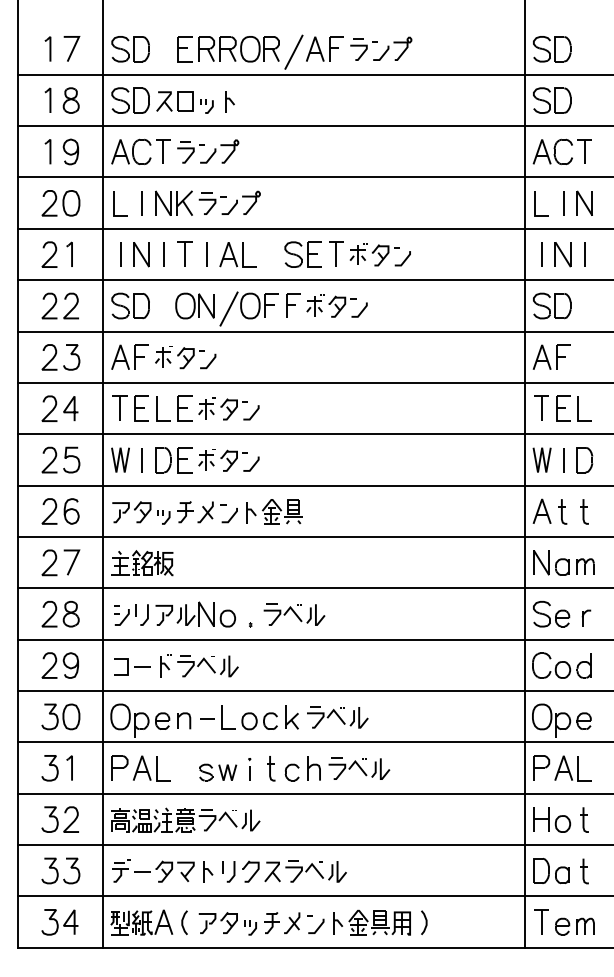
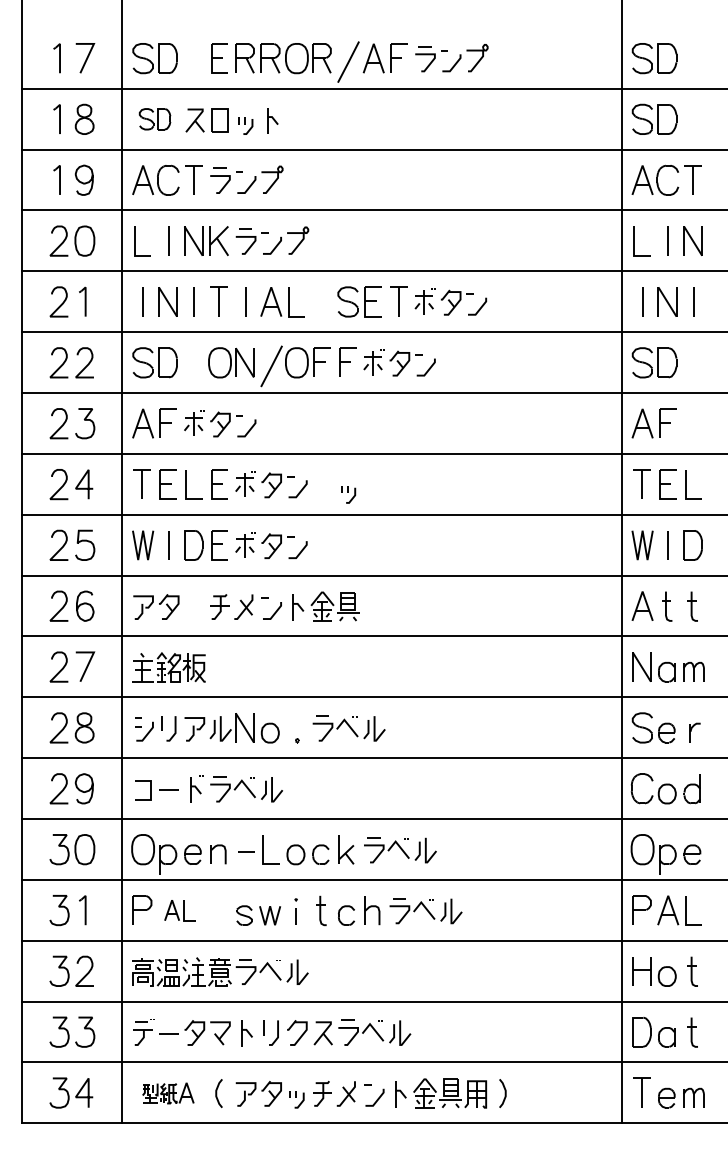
part: (130, 99) -> (154, 118), size x0.7
part: (163, 516) -> (348, 494), moved
part: (151, 768) -> (179, 910), size x0.7
part: (141, 922) -> (168, 1093), size x0.7

